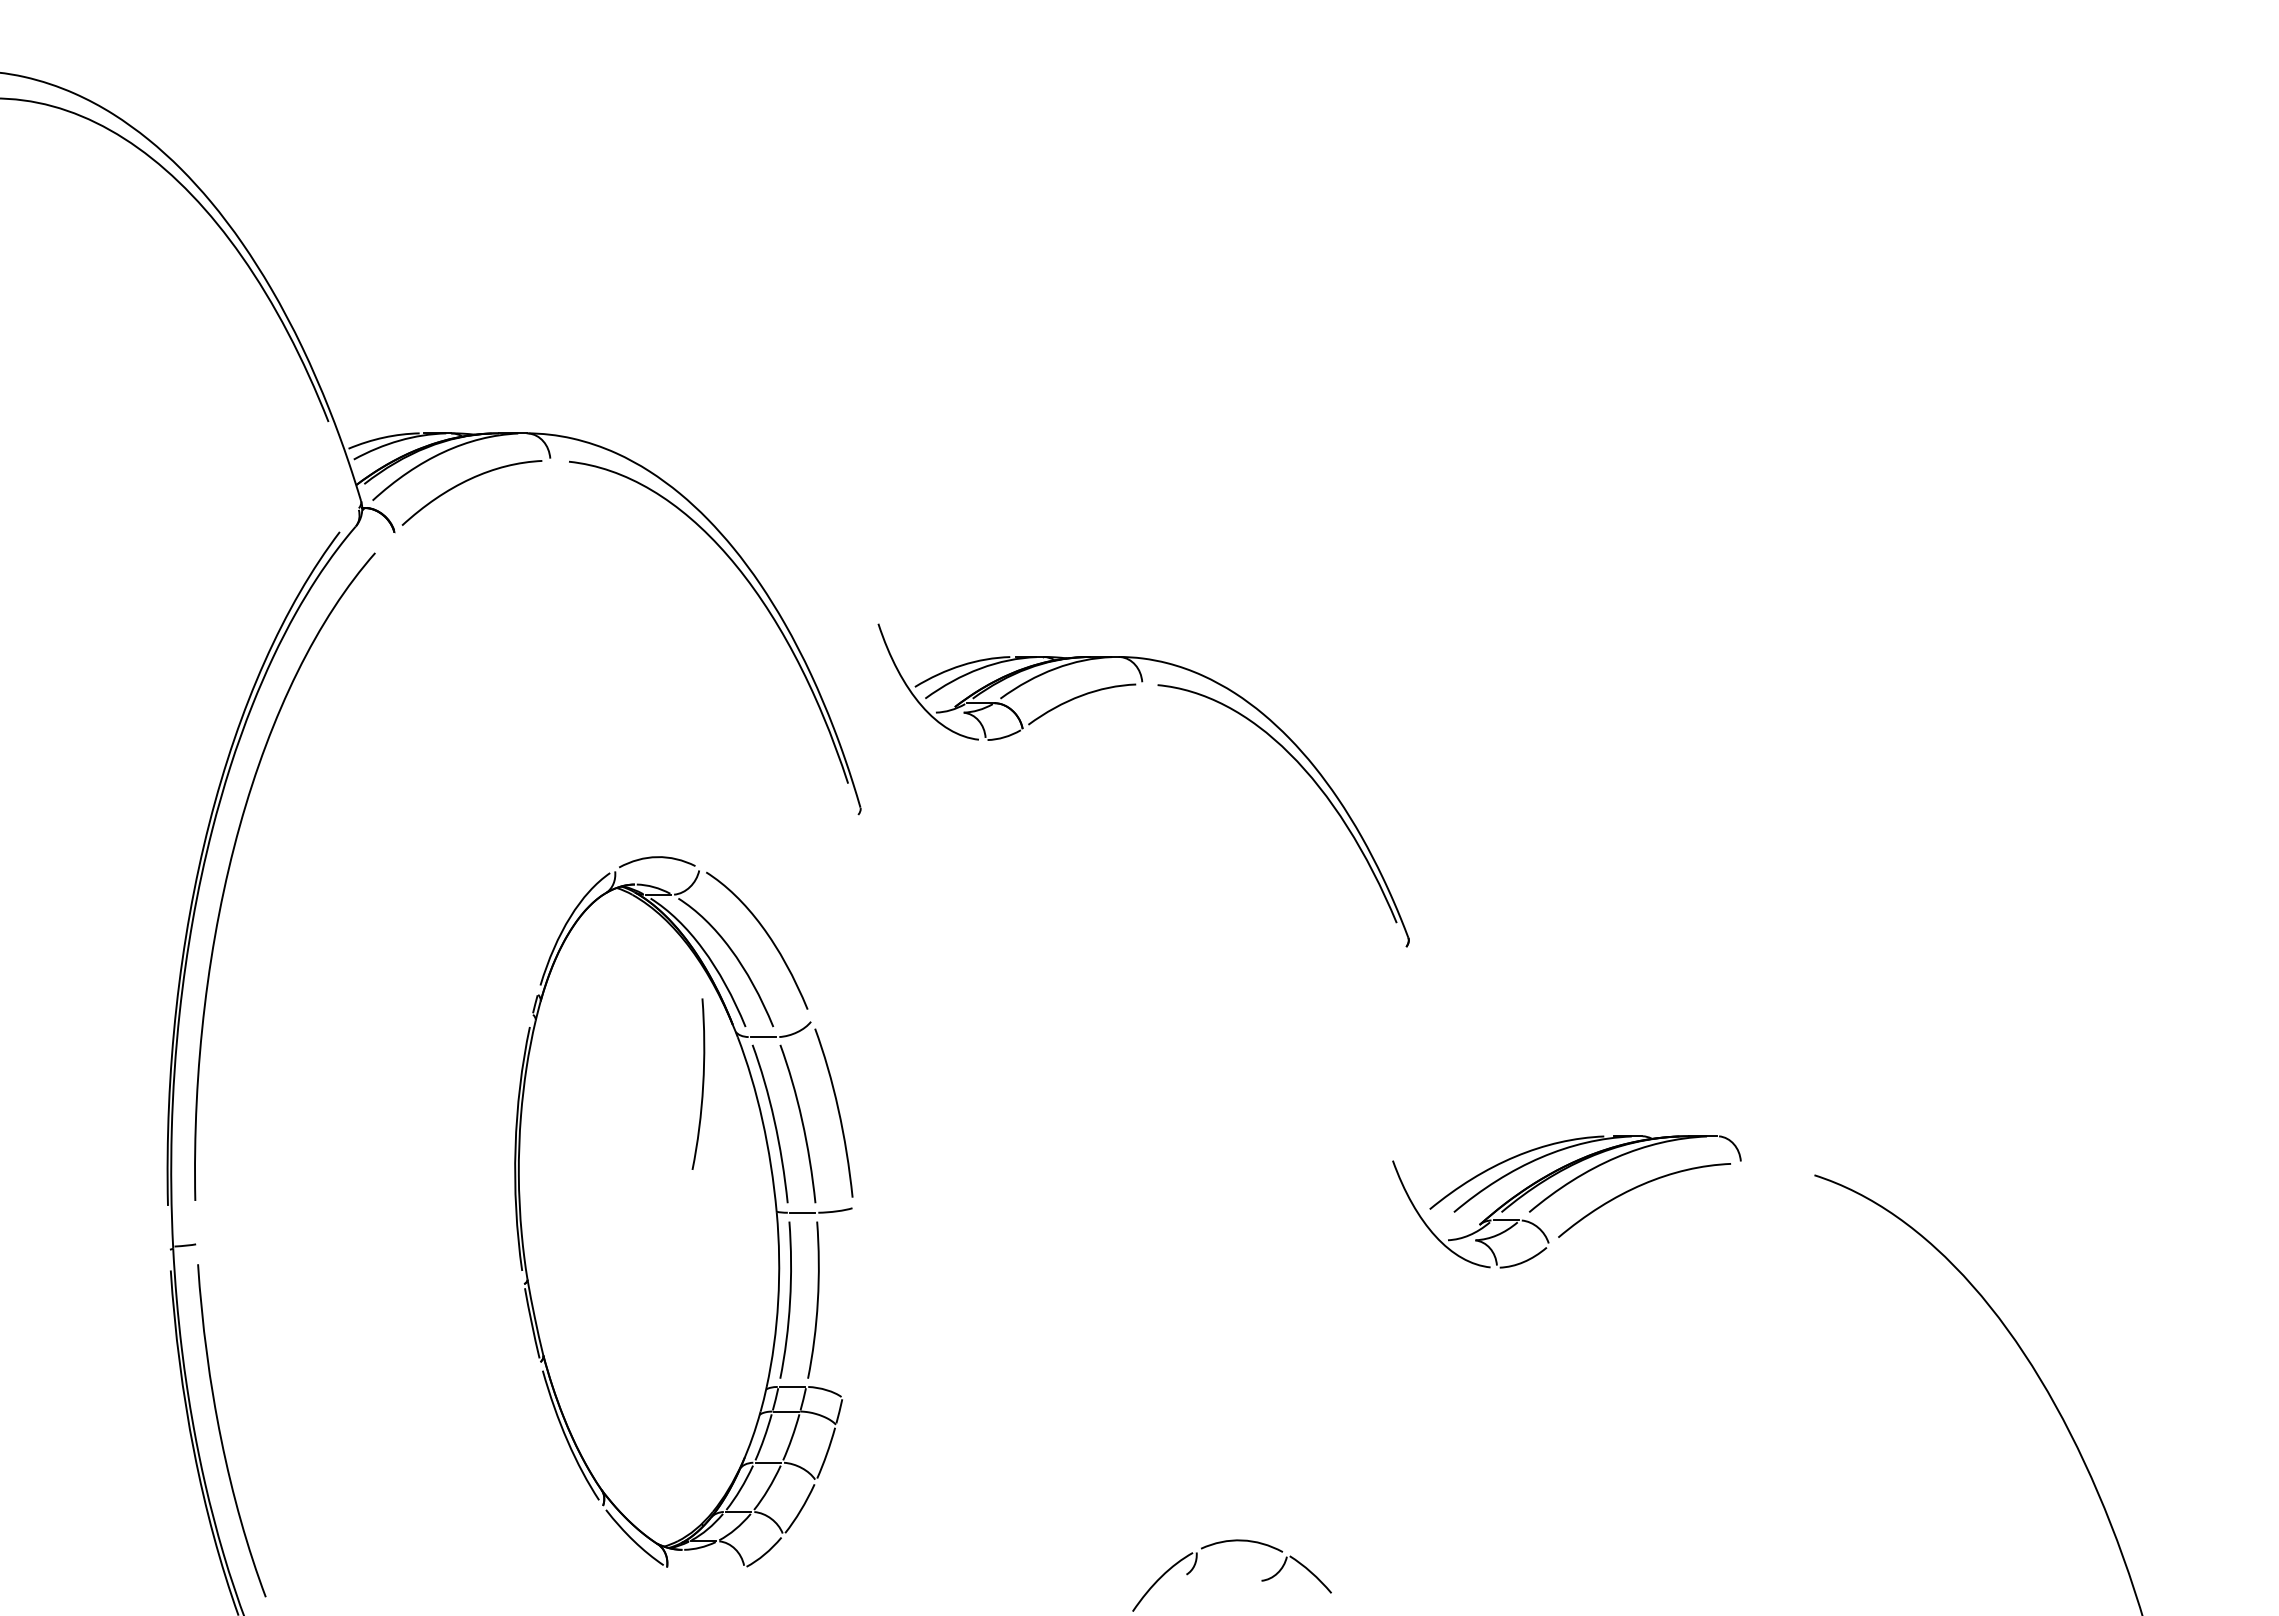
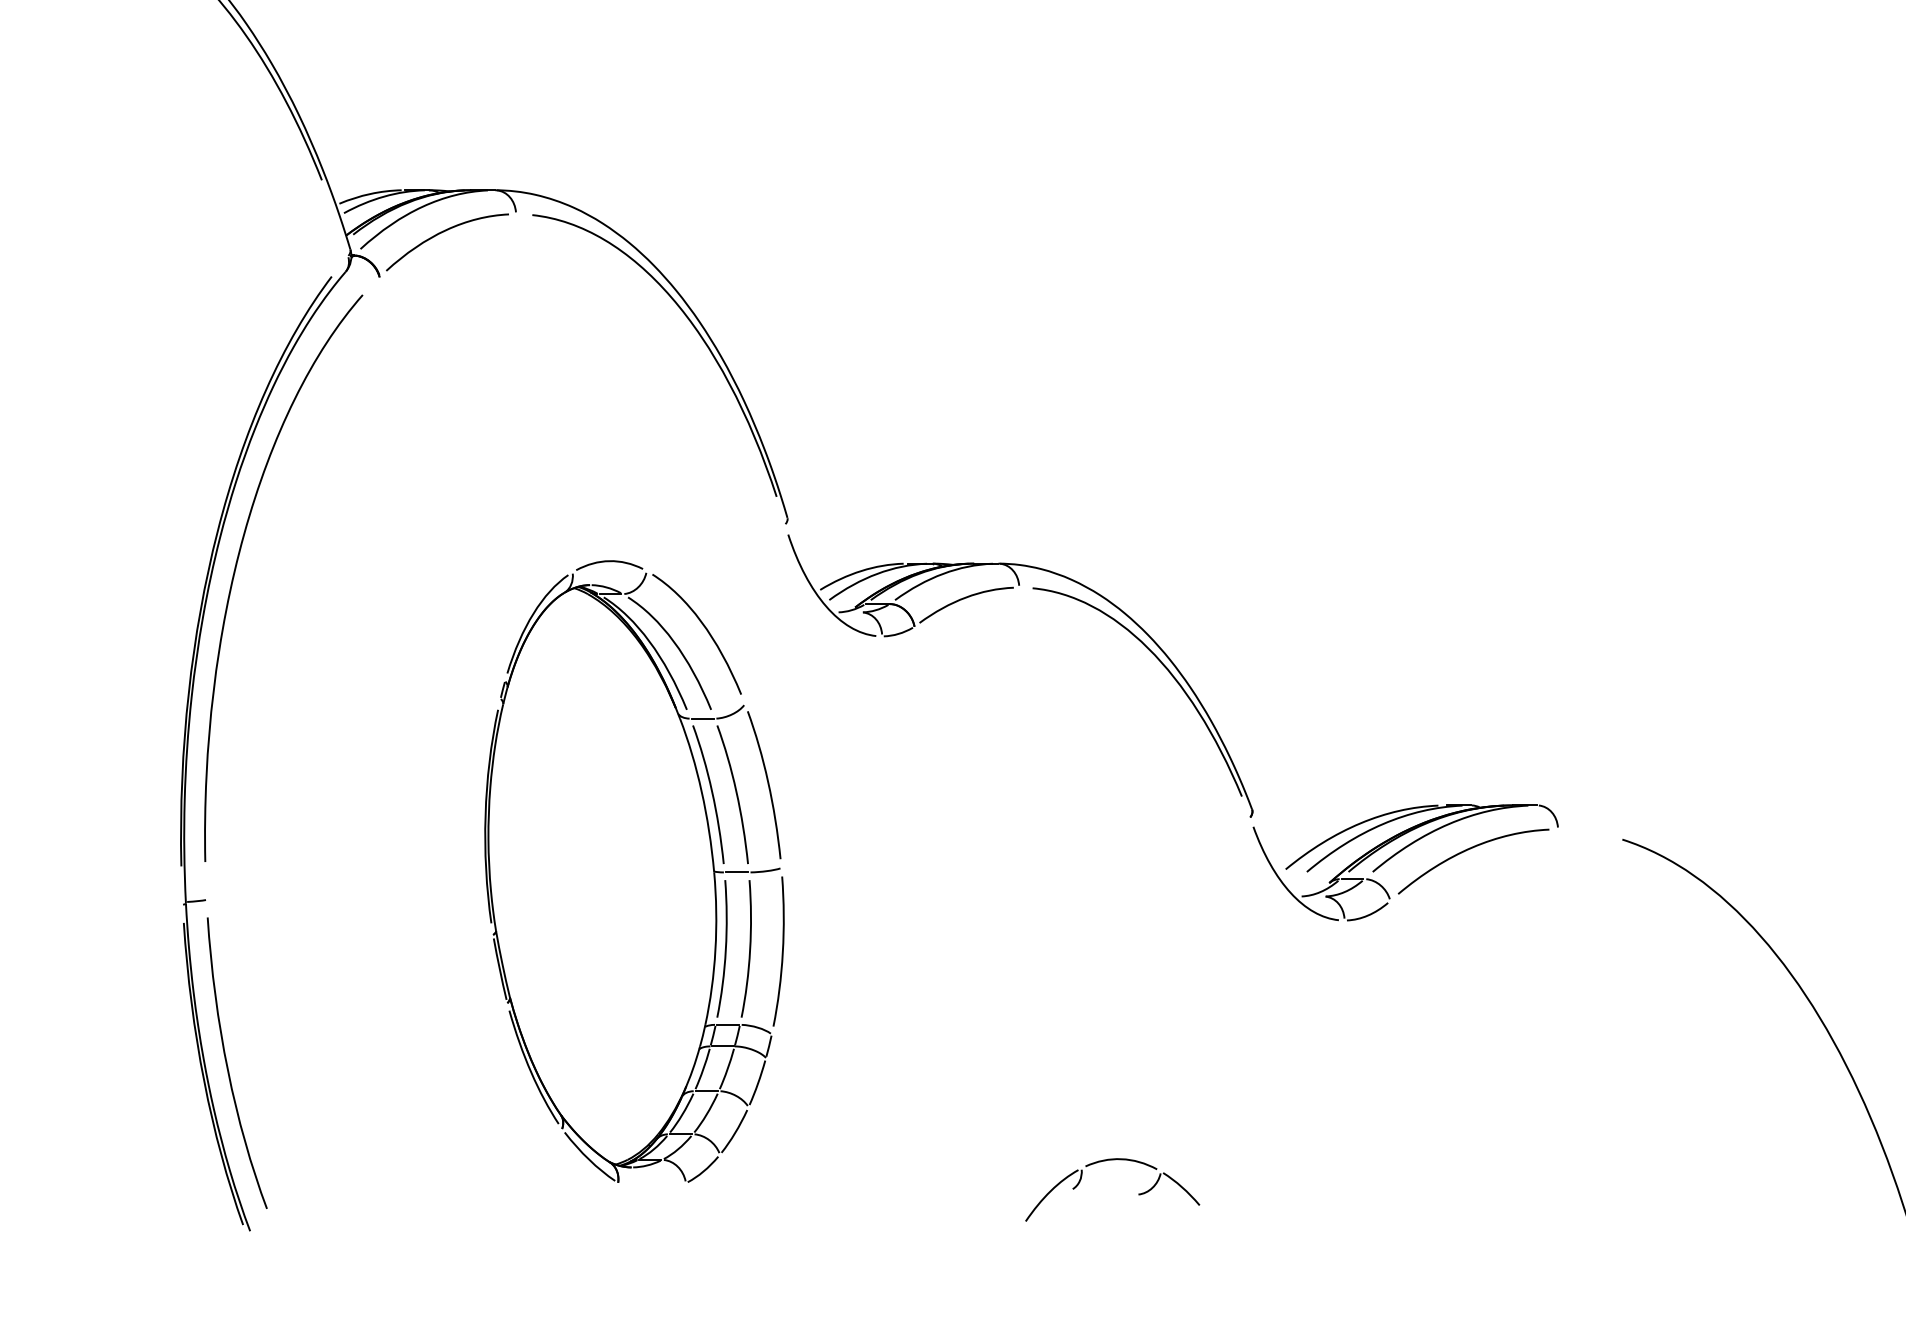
part: (1158, 686) -> (1033, 589), moved
curve: (702, 1083) -> (782, 950), moved

